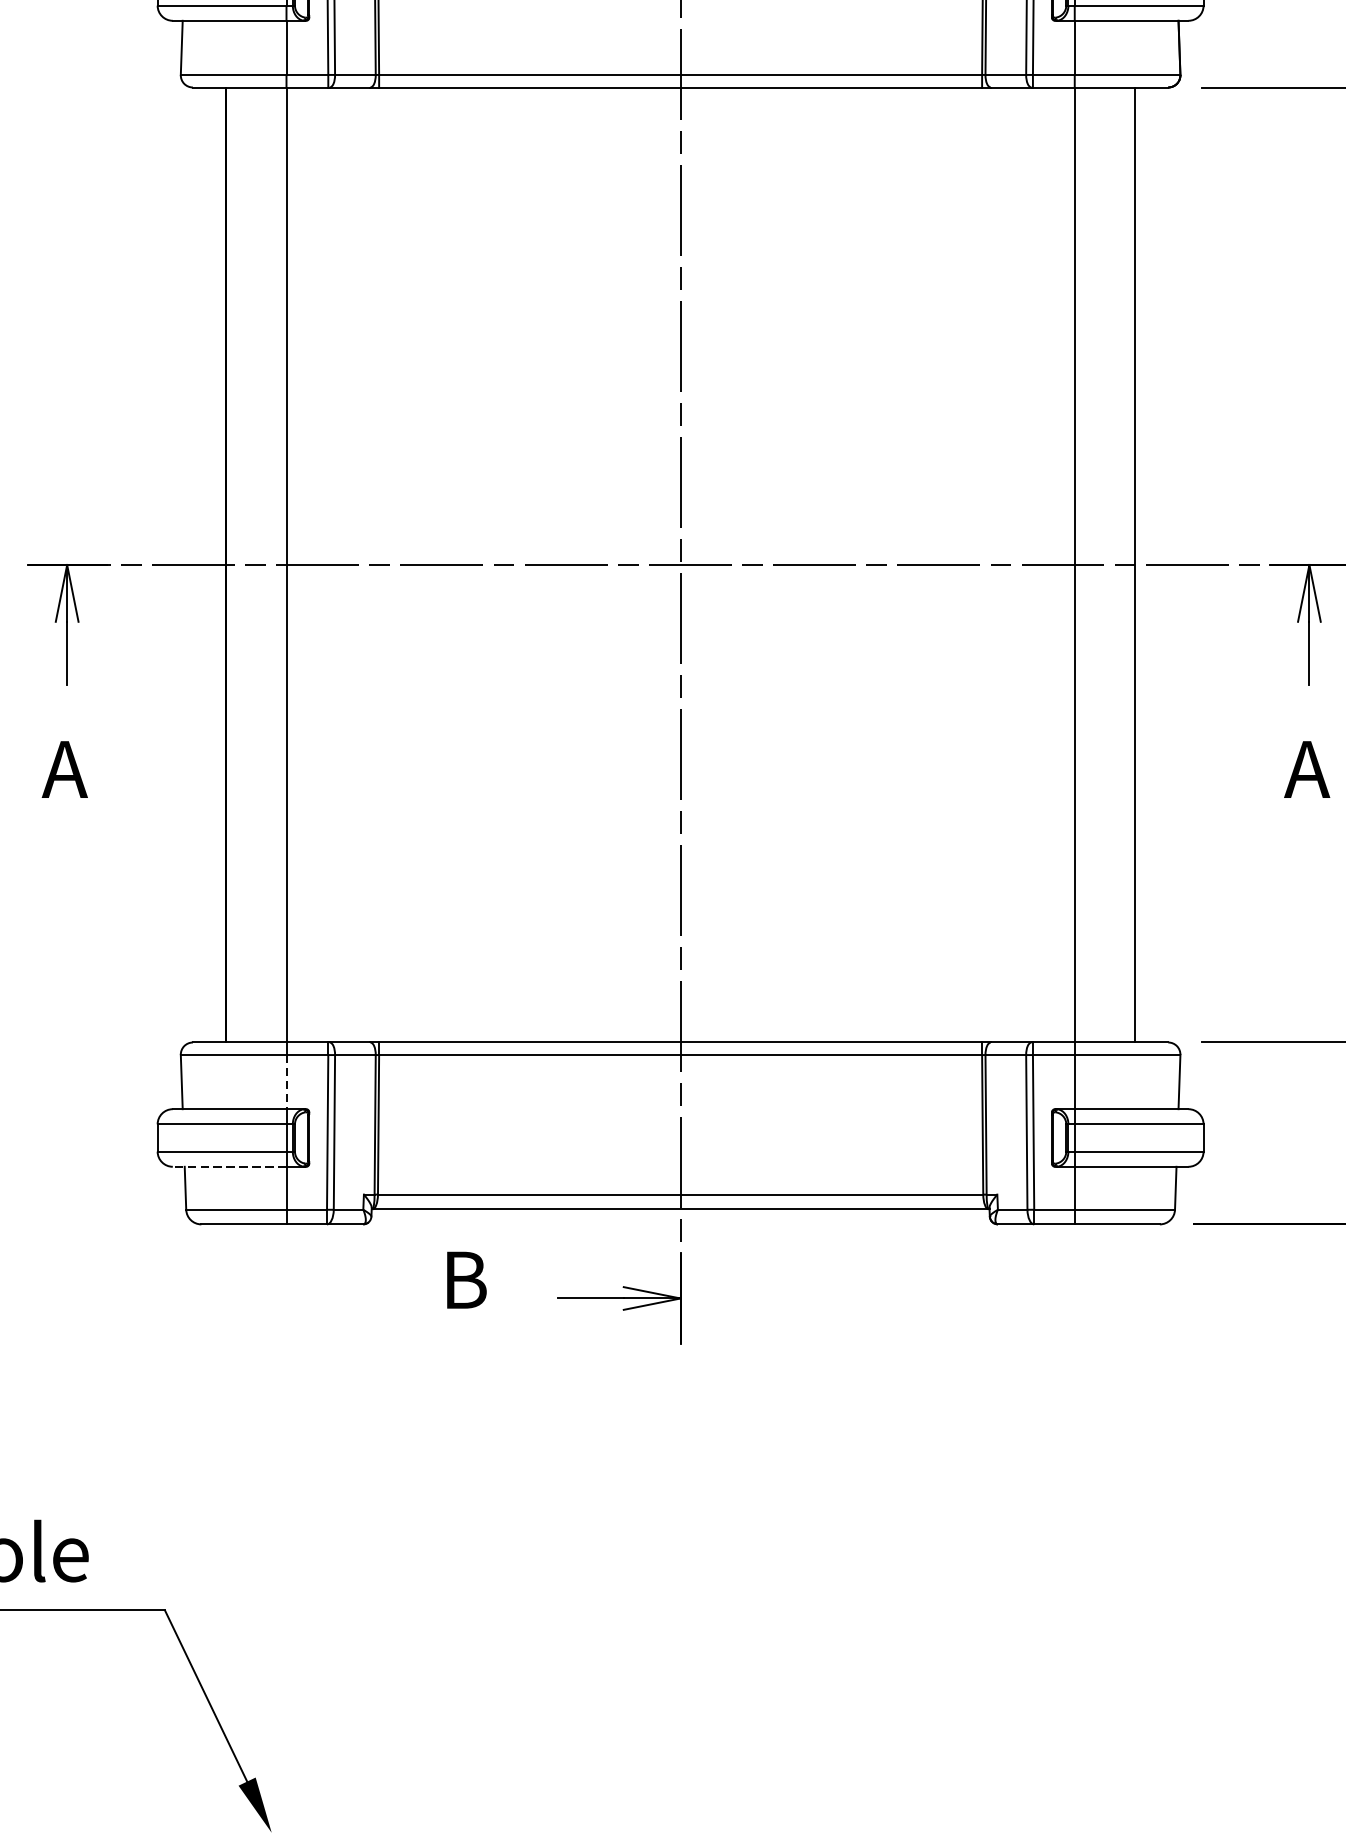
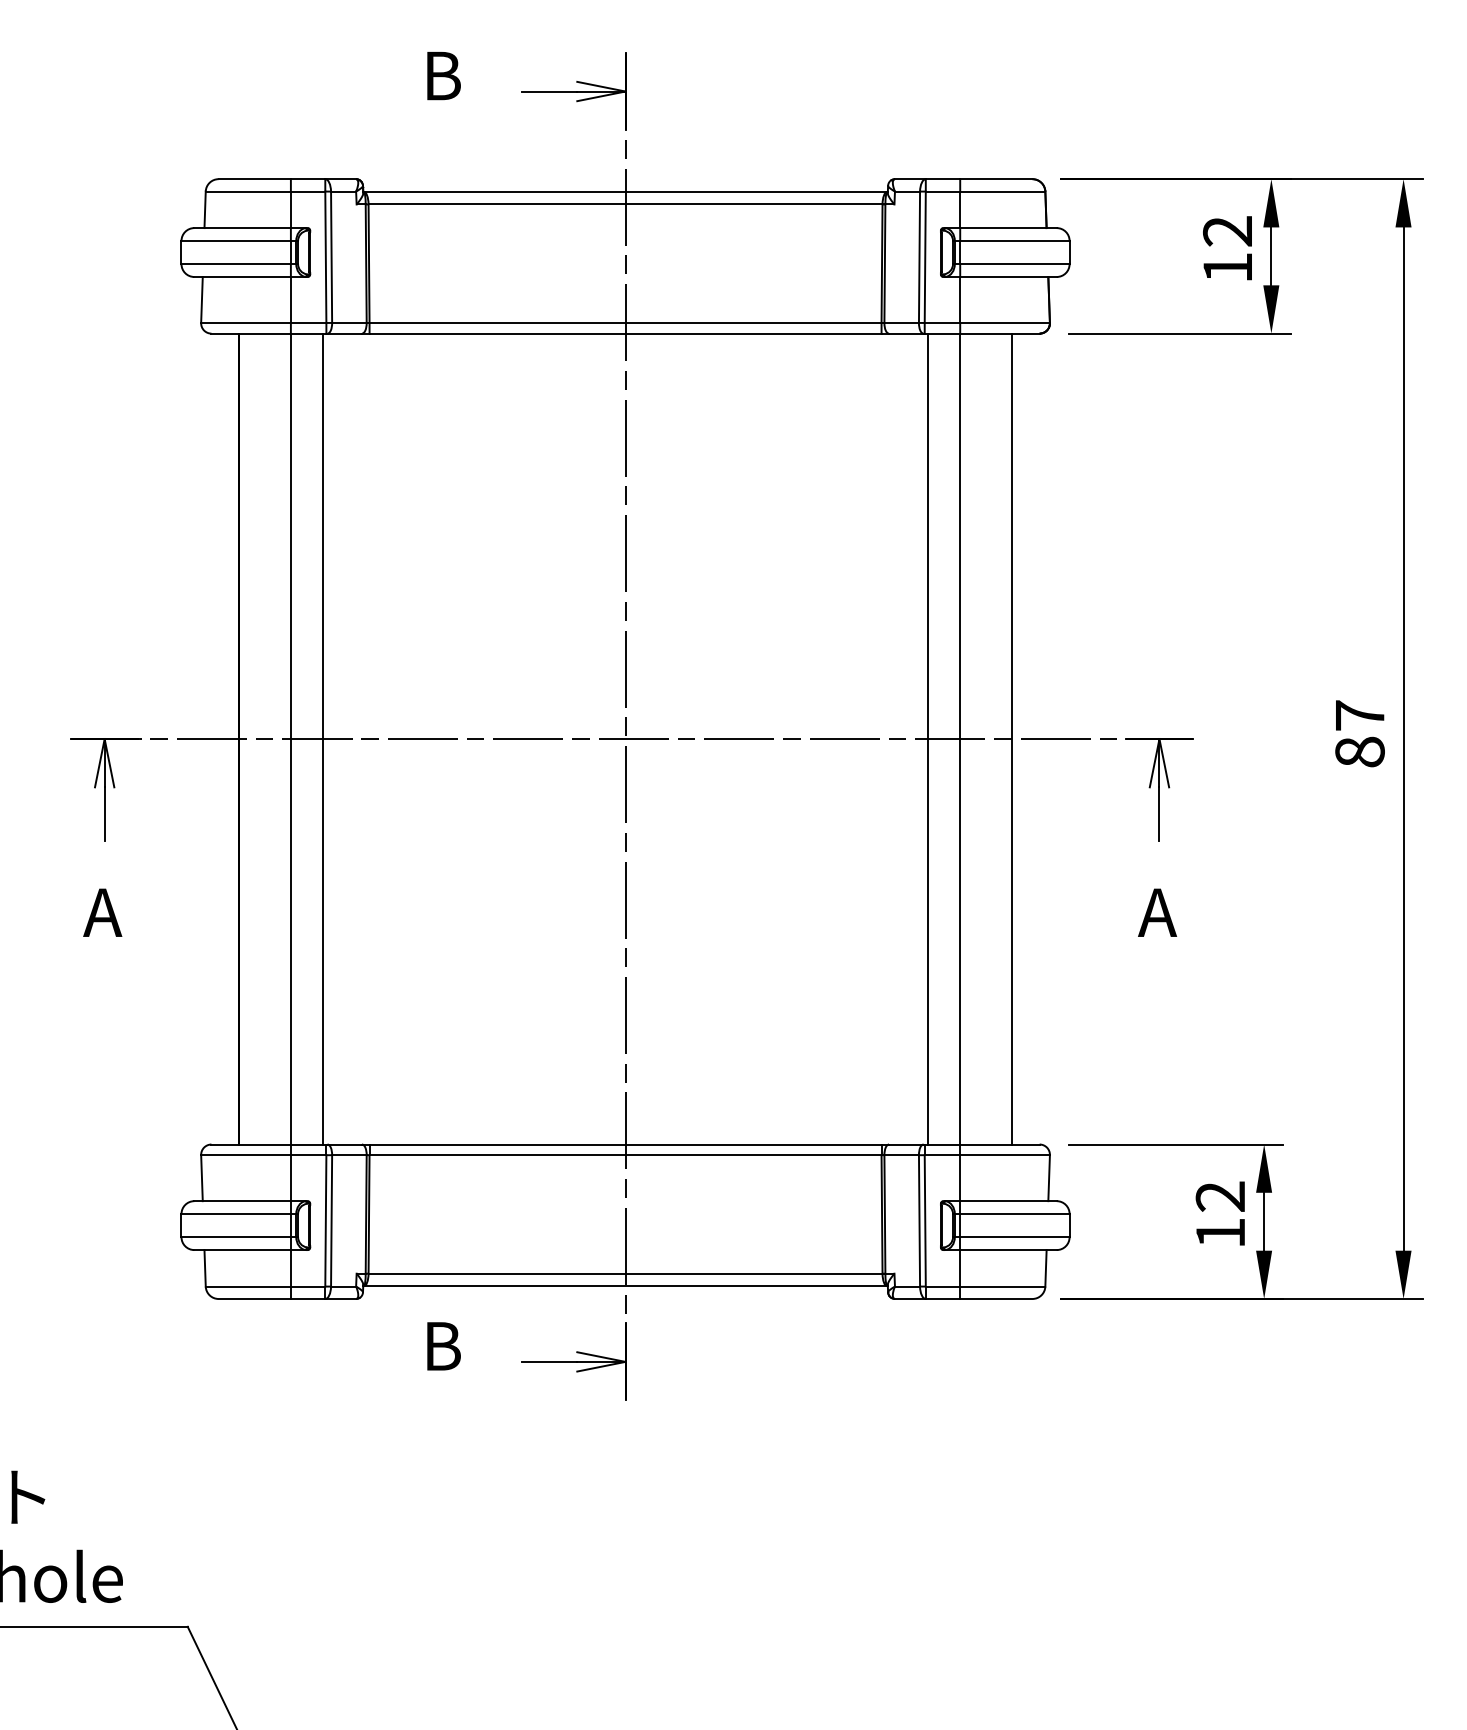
line: (324, 564) -> (323, 738), added
line: (1037, 564) -> (928, 738), added
line: (286, 1082) -> (290, 1178), dashed -> solid
line: (229, 1167) -> (242, 1250), dashed -> solid

